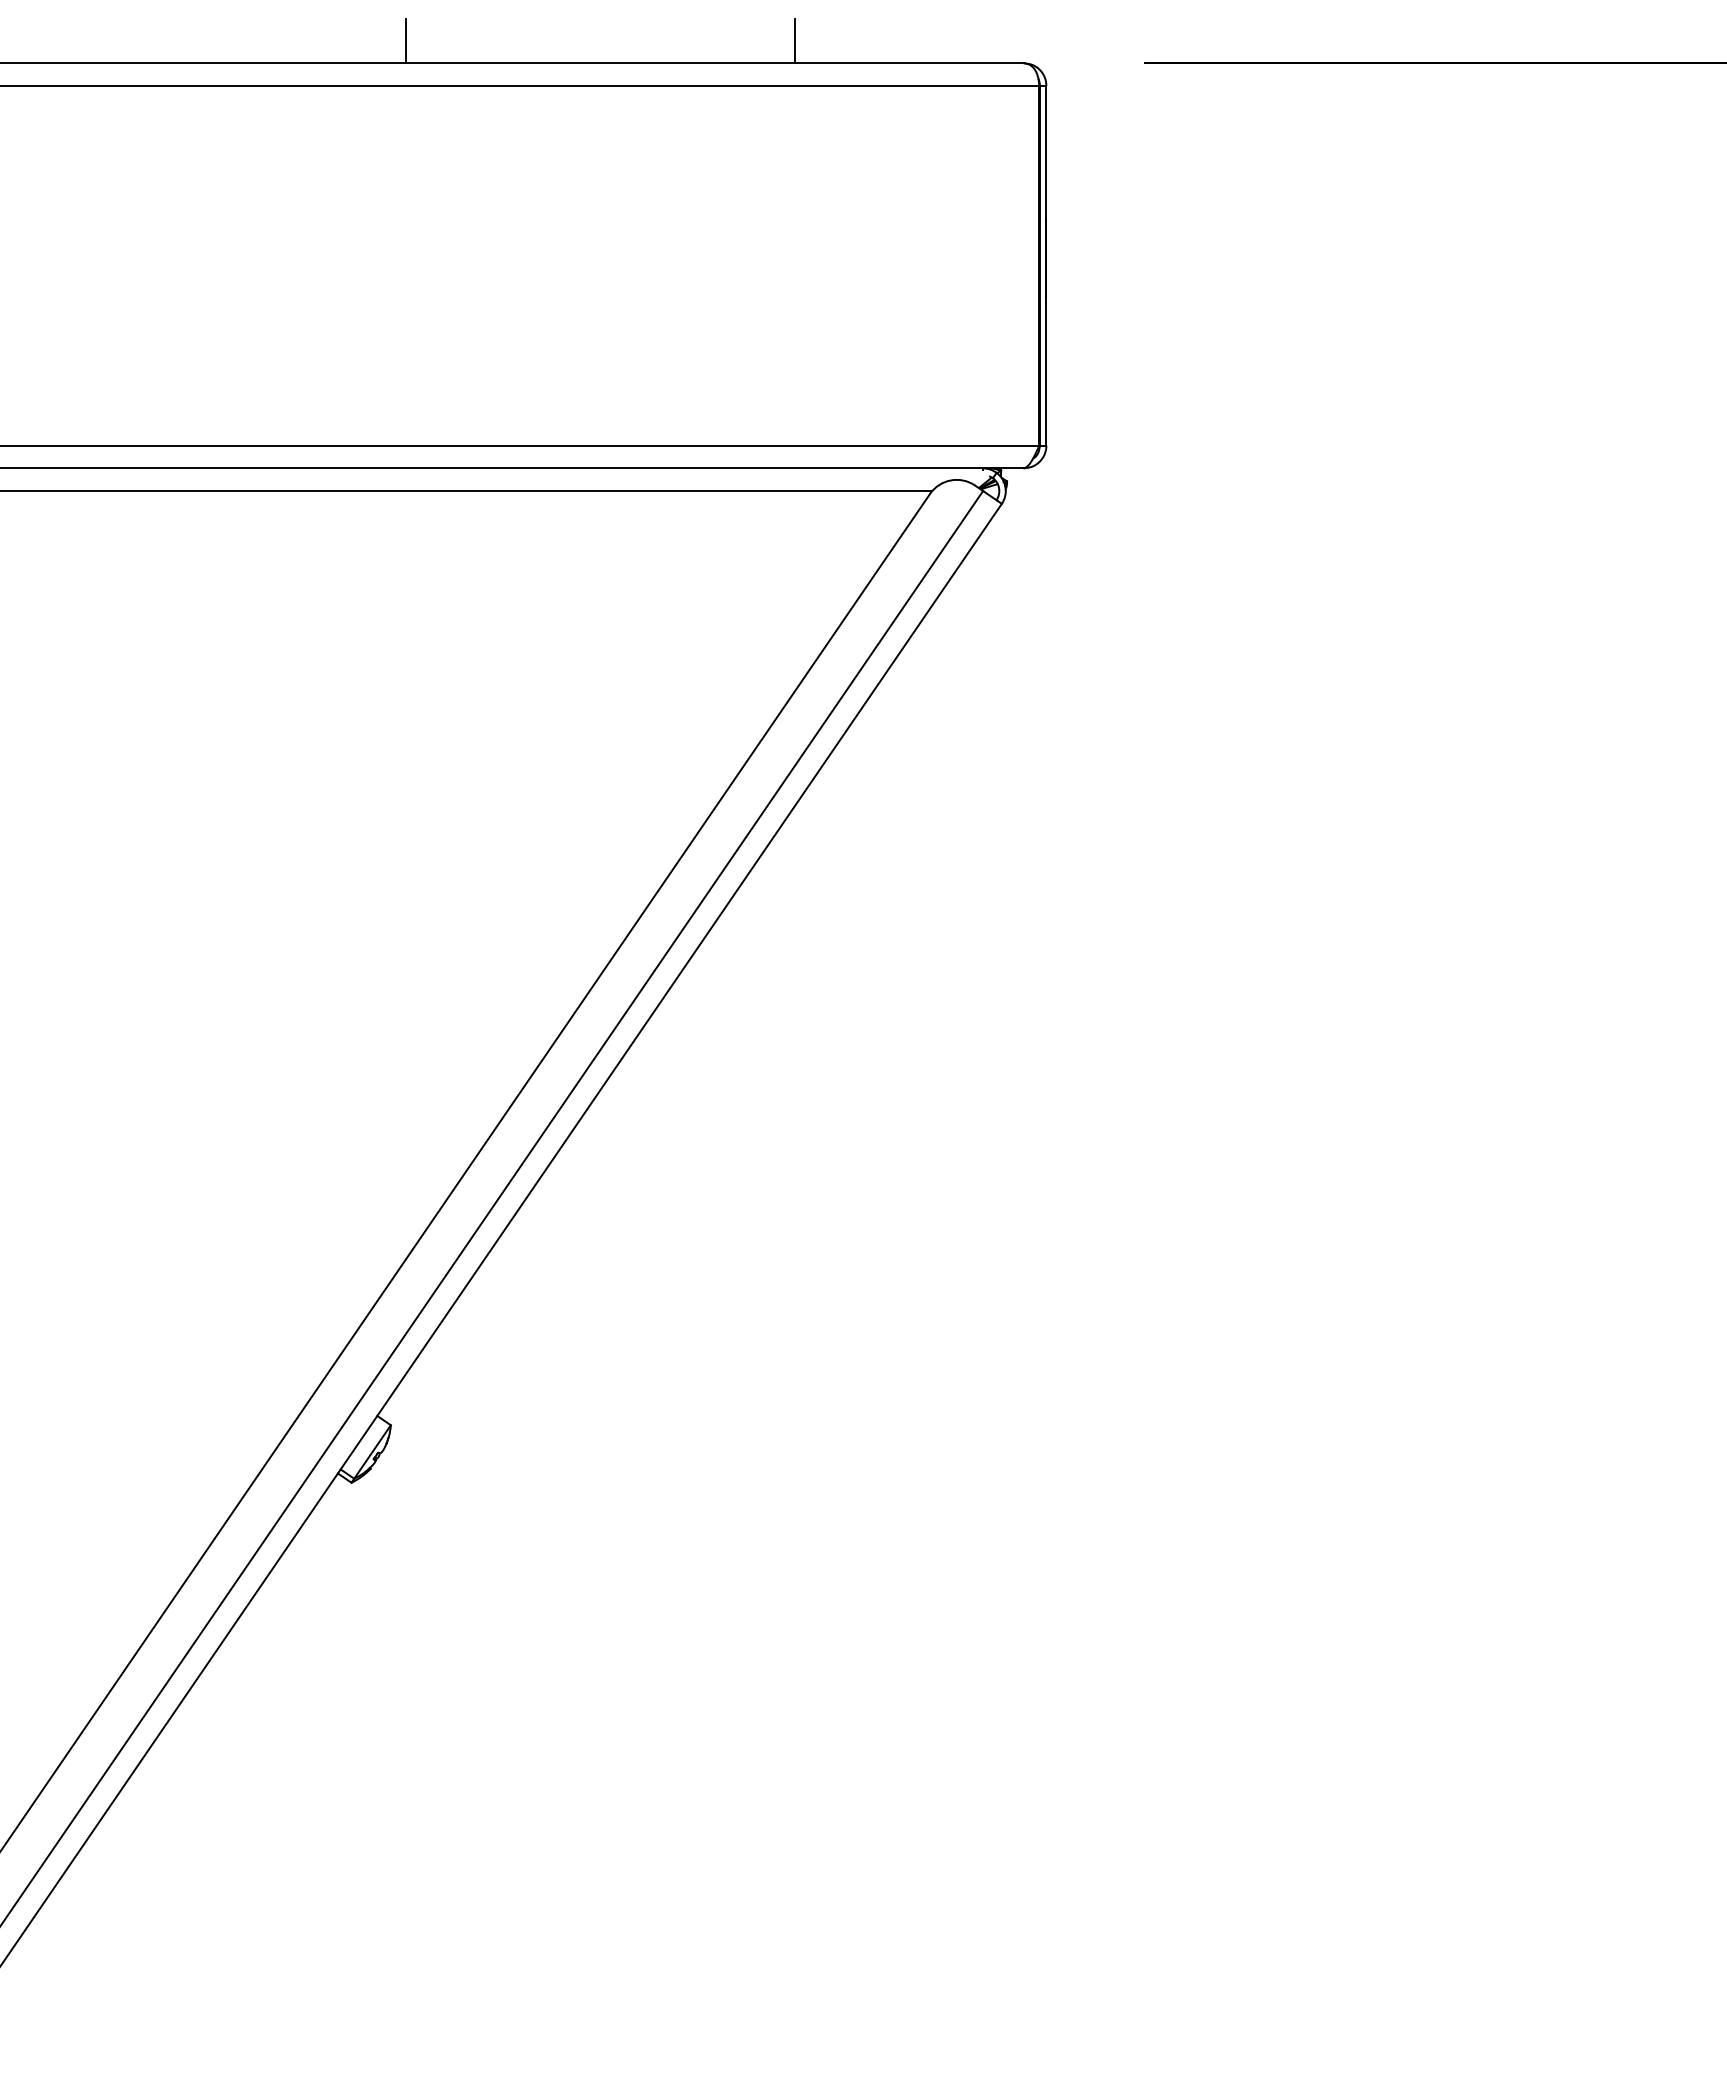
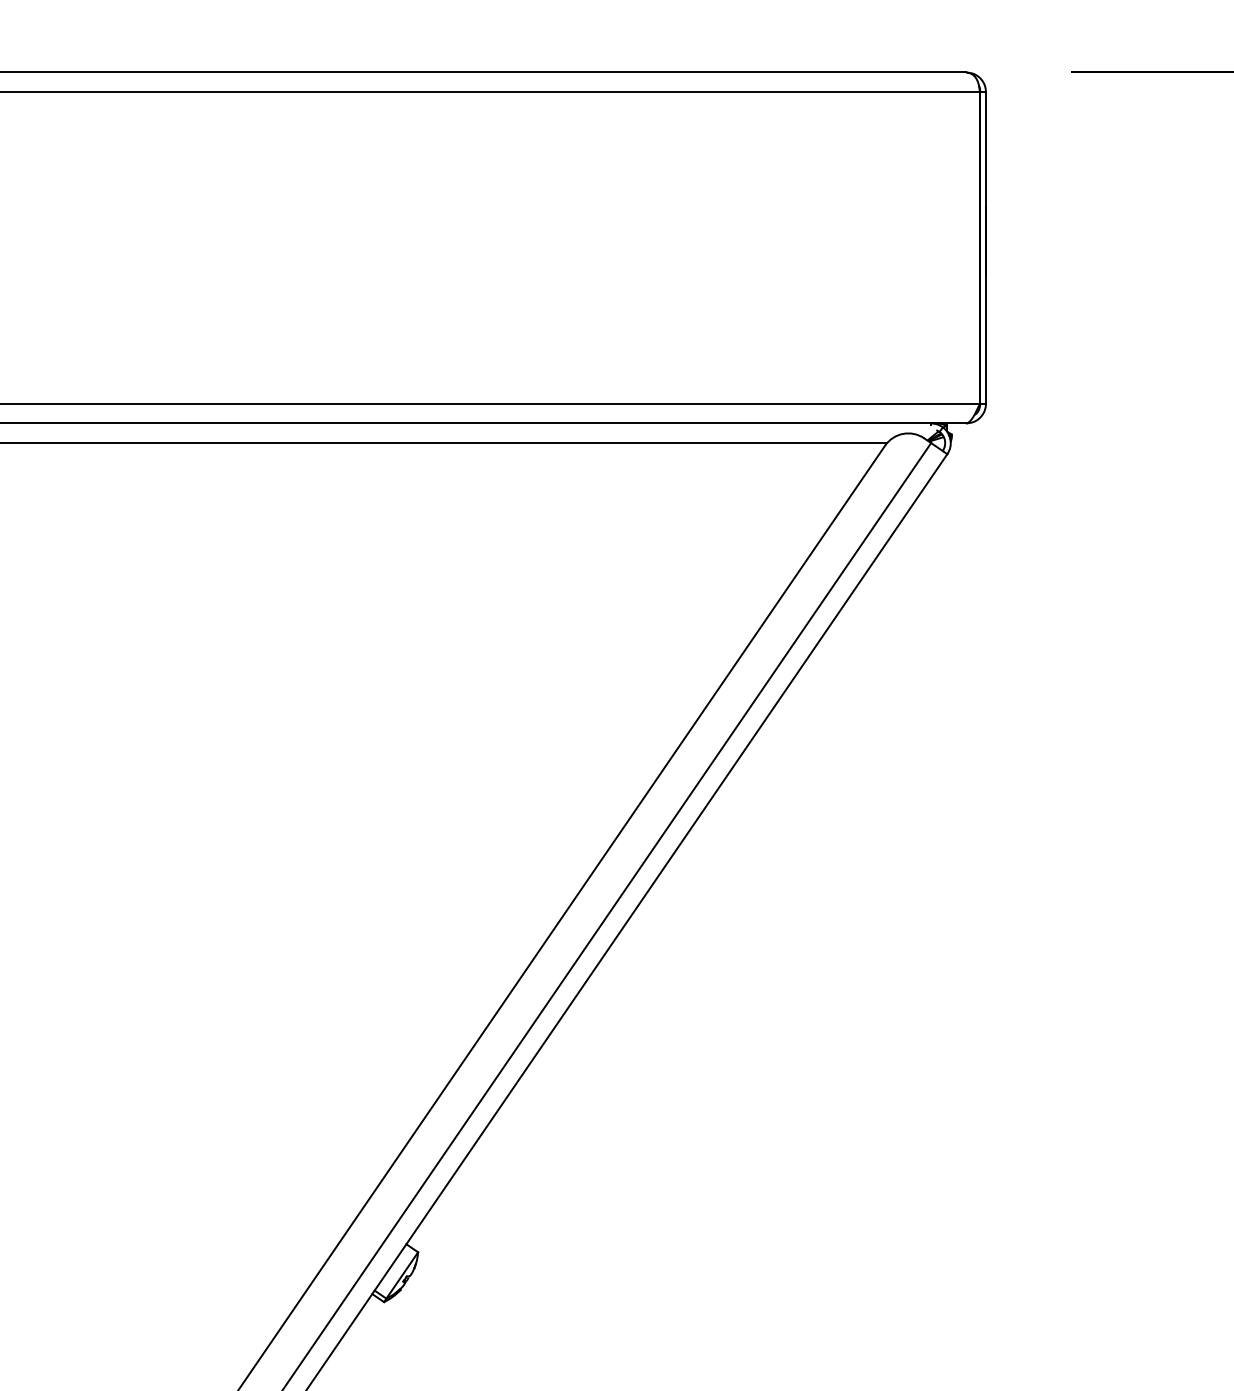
line: (406, 41) -> (431, 53), removed
line: (795, 41) -> (768, 53), removed

